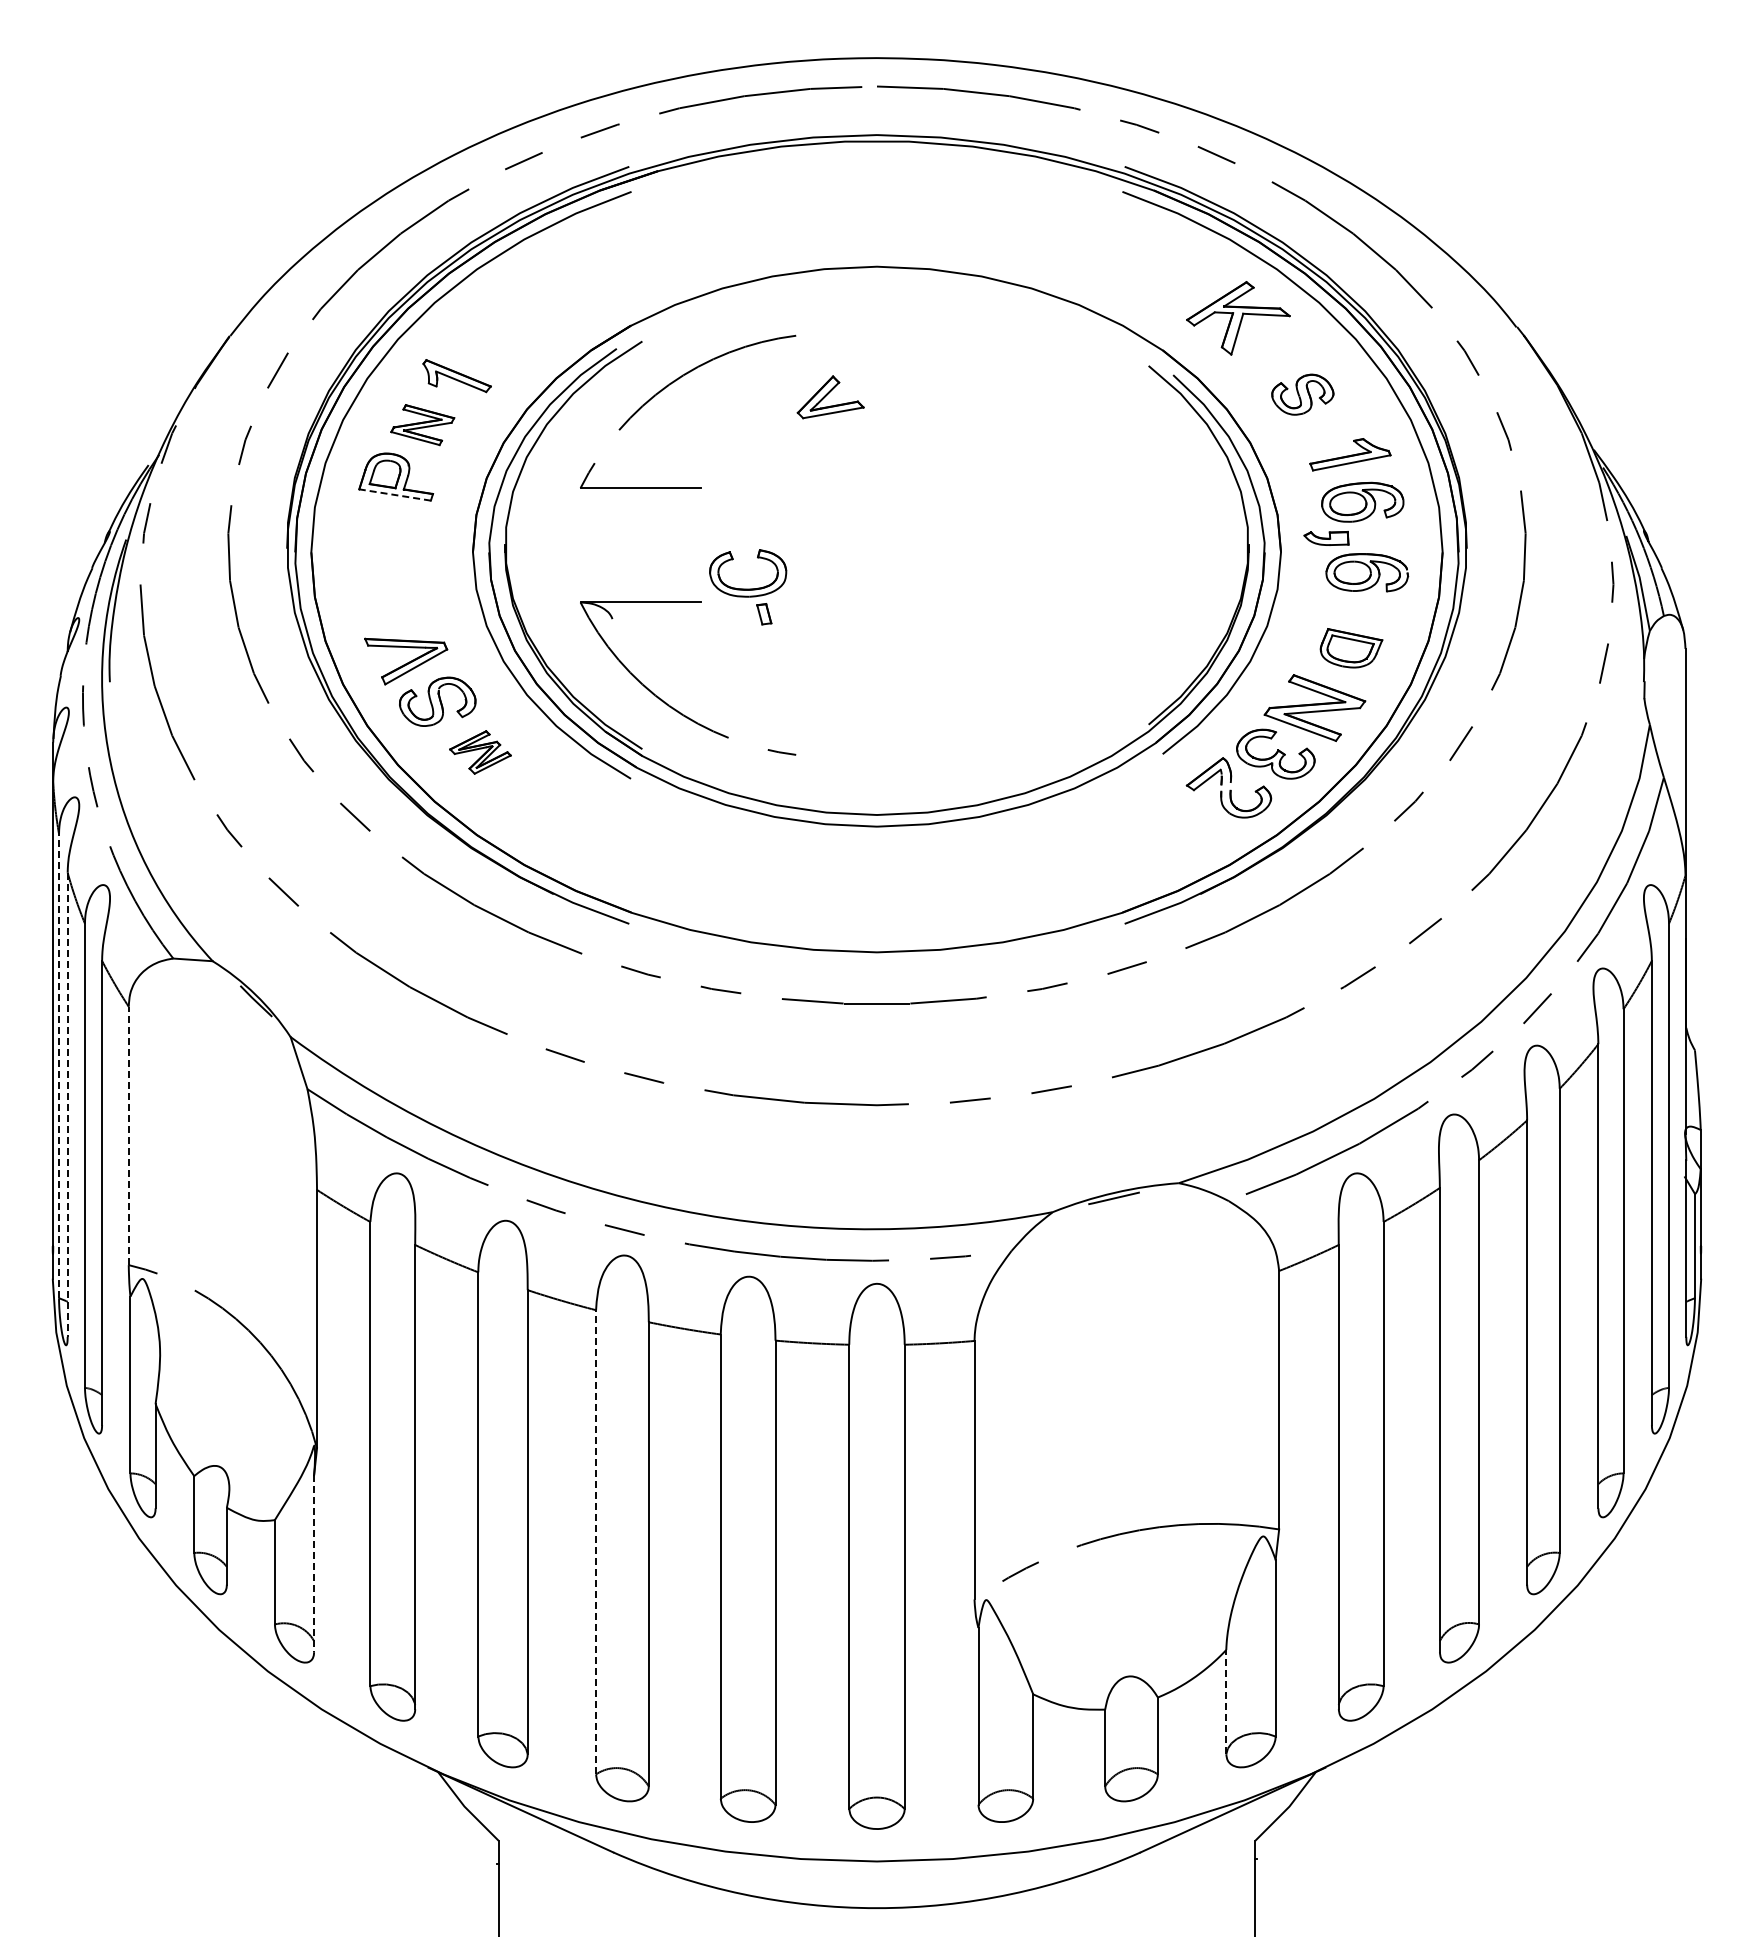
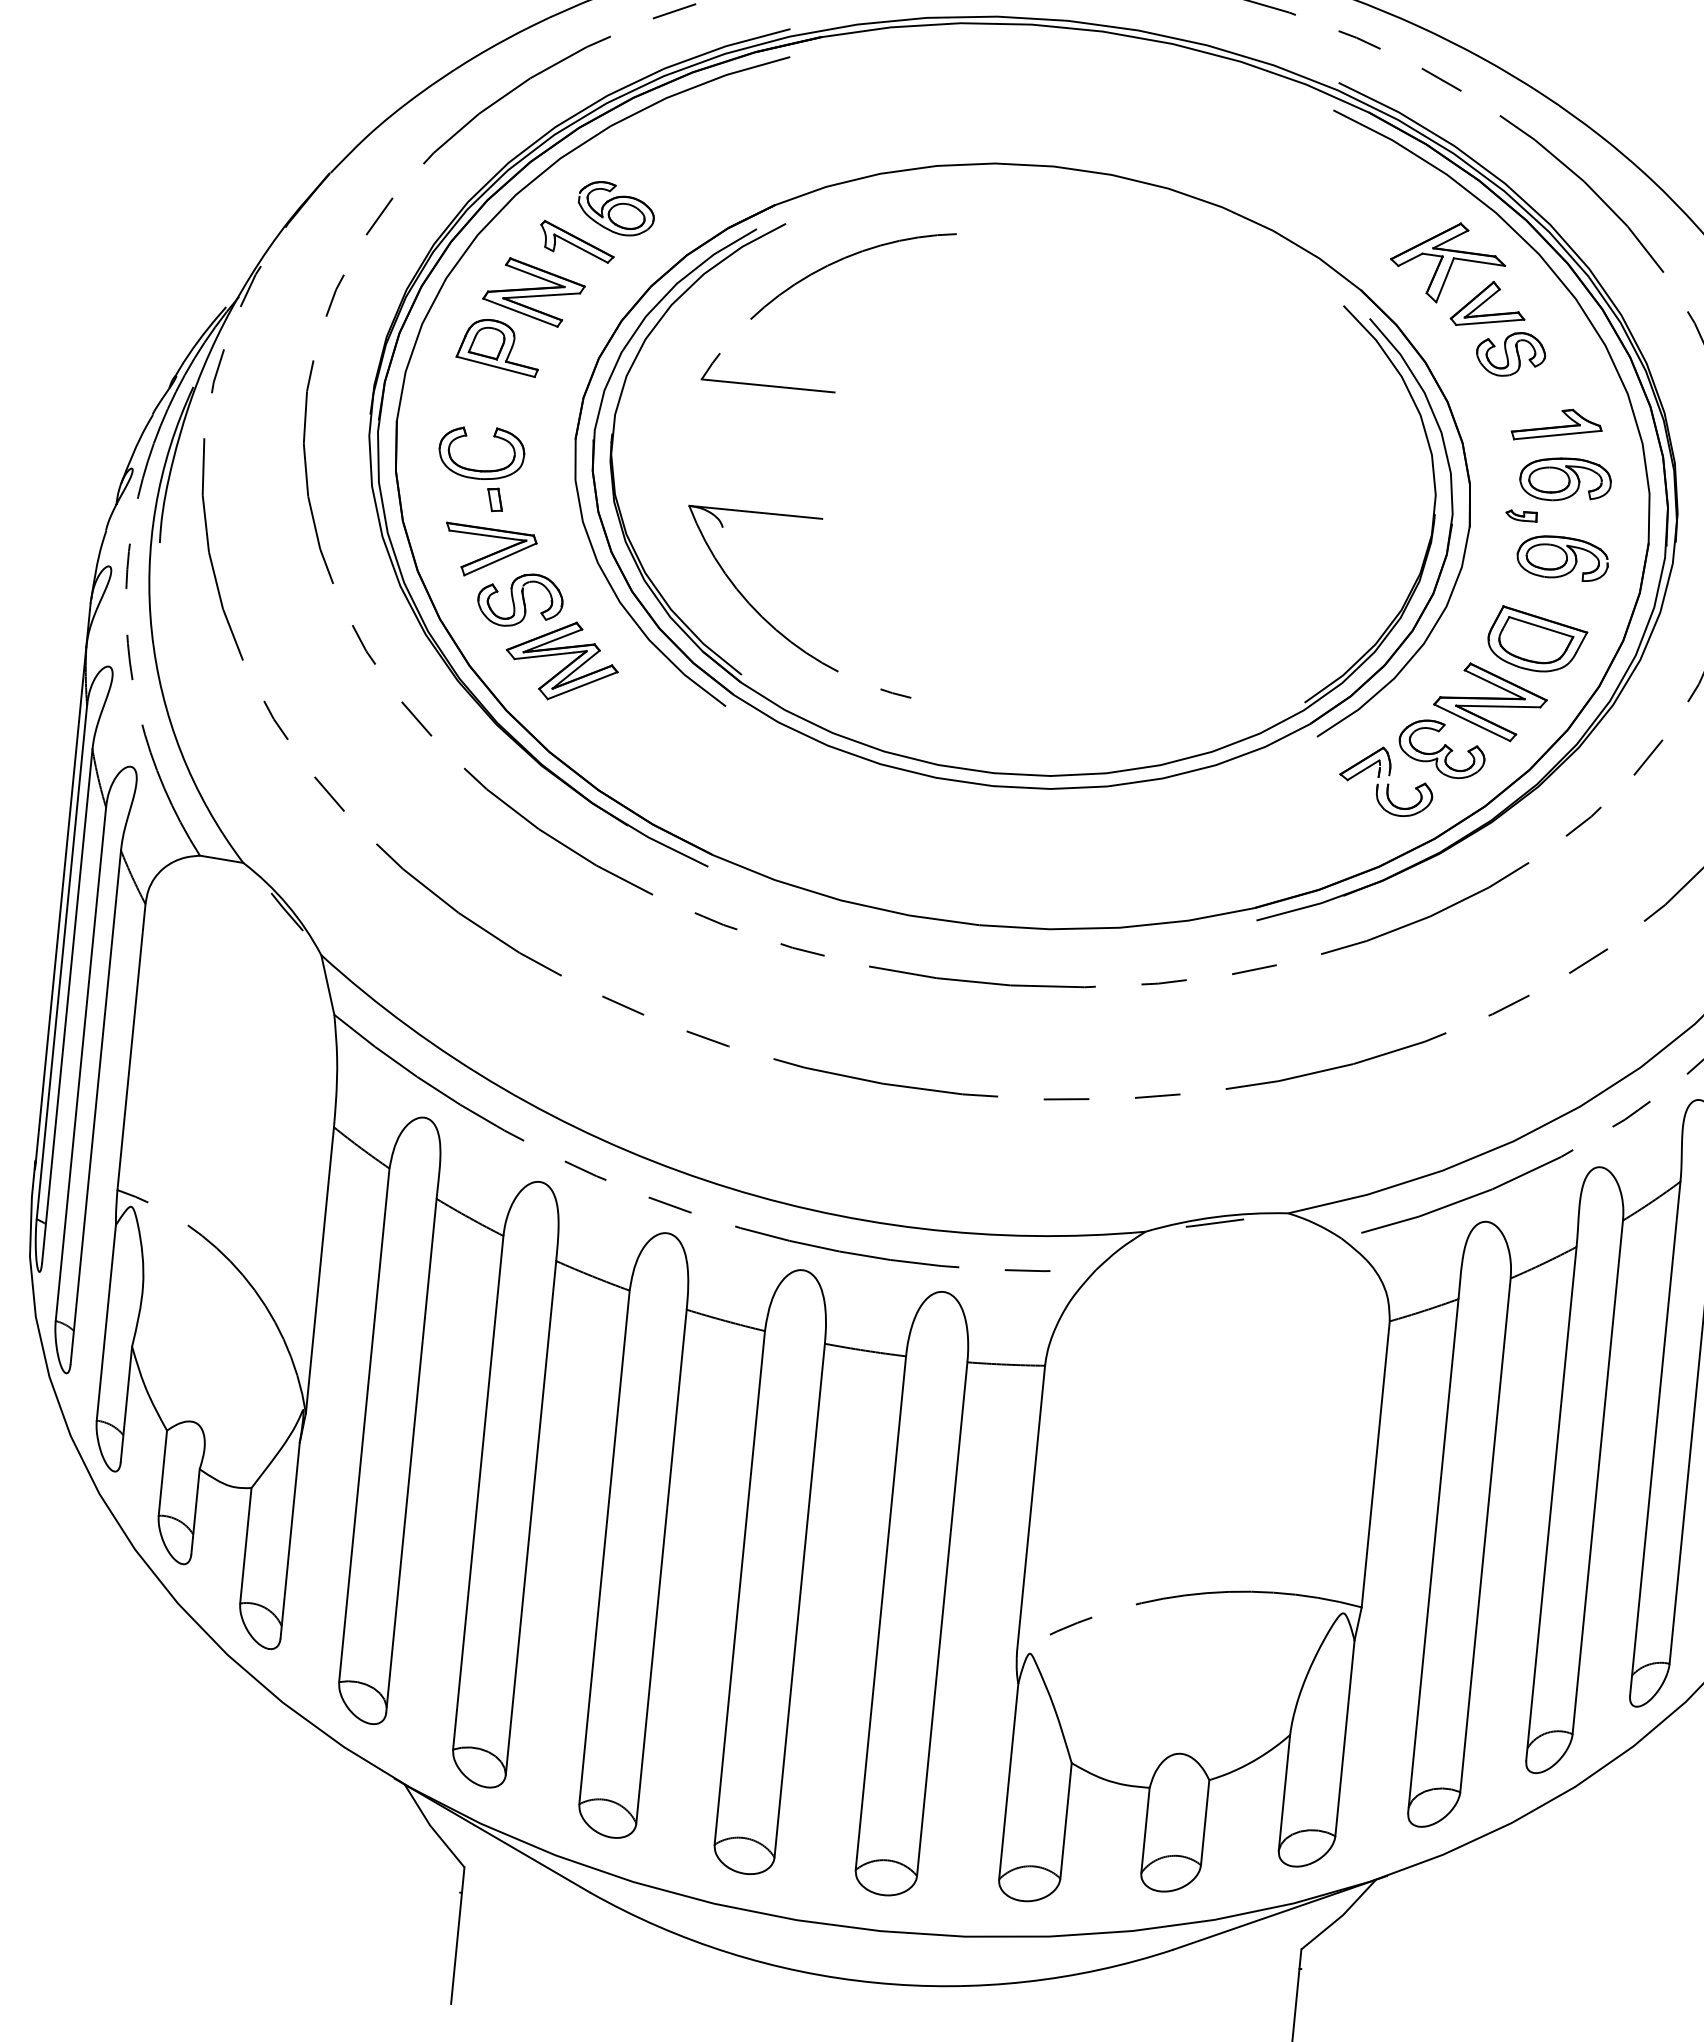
part: (489, 342) -> (616, 208), added
part: (830, 397) -> (1488, 304), moved
part: (422, 424) -> (533, 291), size x1.43
line: (394, 494) -> (495, 366), dashed -> solid
part: (1326, 538) -> (1521, 516), size x0.62
part: (748, 587) -> (480, 468), moved
part: (1351, 647) -> (1537, 639), size x1.43
part: (480, 752) -> (562, 661), size x1.67
line: (59, 1065) -> (62, 961), dashed -> solid
line: (67, 1105) -> (67, 1006), dashed -> solid
line: (128, 1135) -> (131, 1046), dashed -> solid
line: (596, 1541) -> (605, 1546), dashed -> solid
line: (314, 1564) -> (290, 1541), dashed -> solid
line: (1226, 1701) -> (1284, 1792), dashed -> solid

